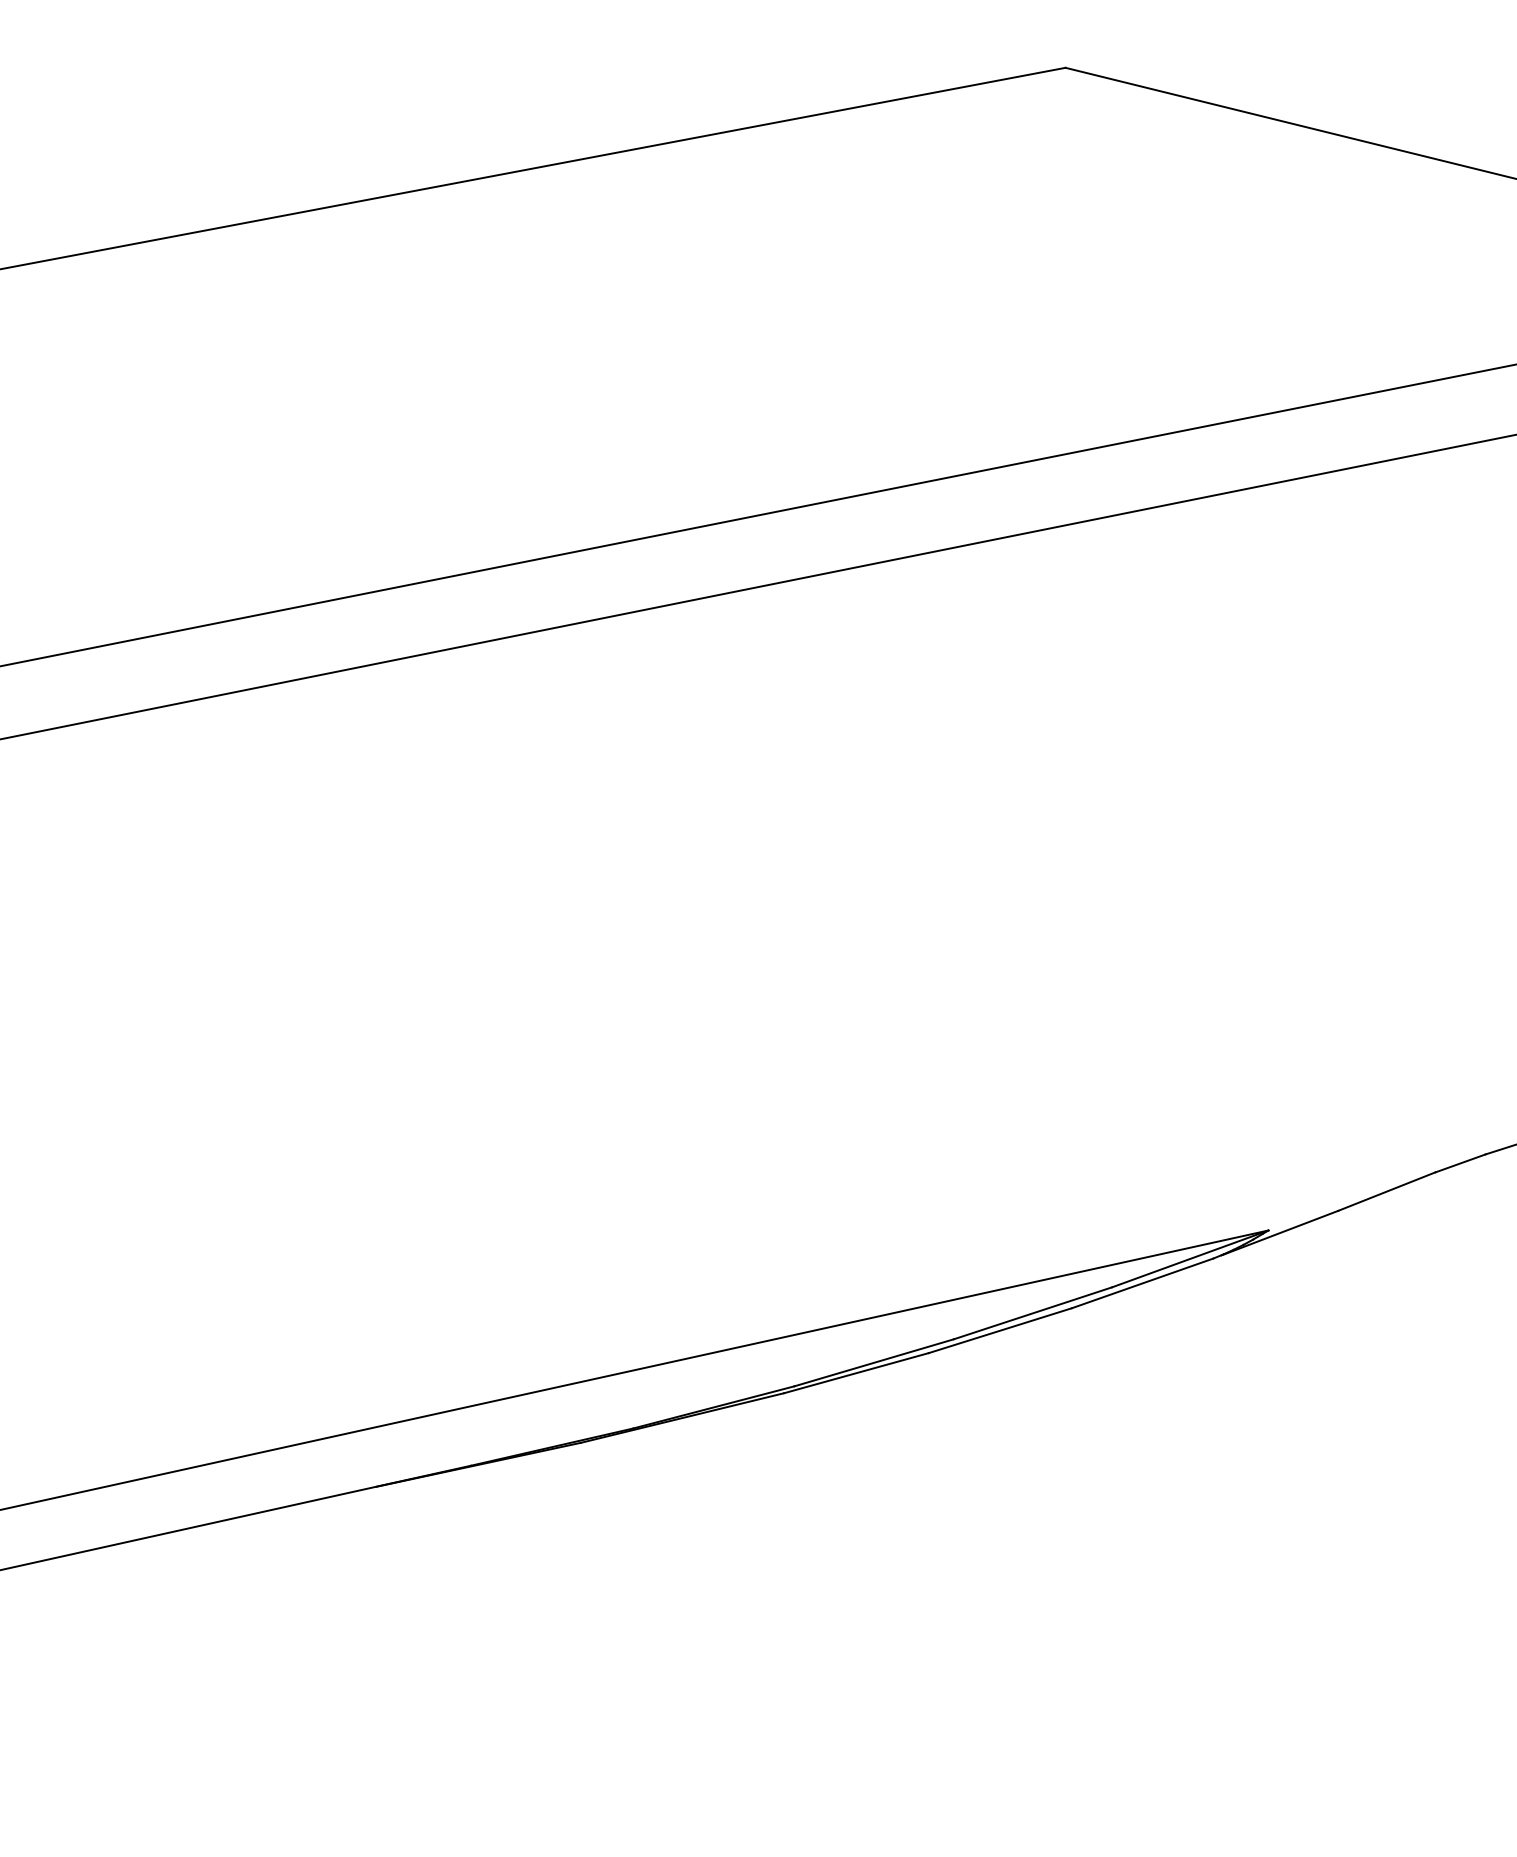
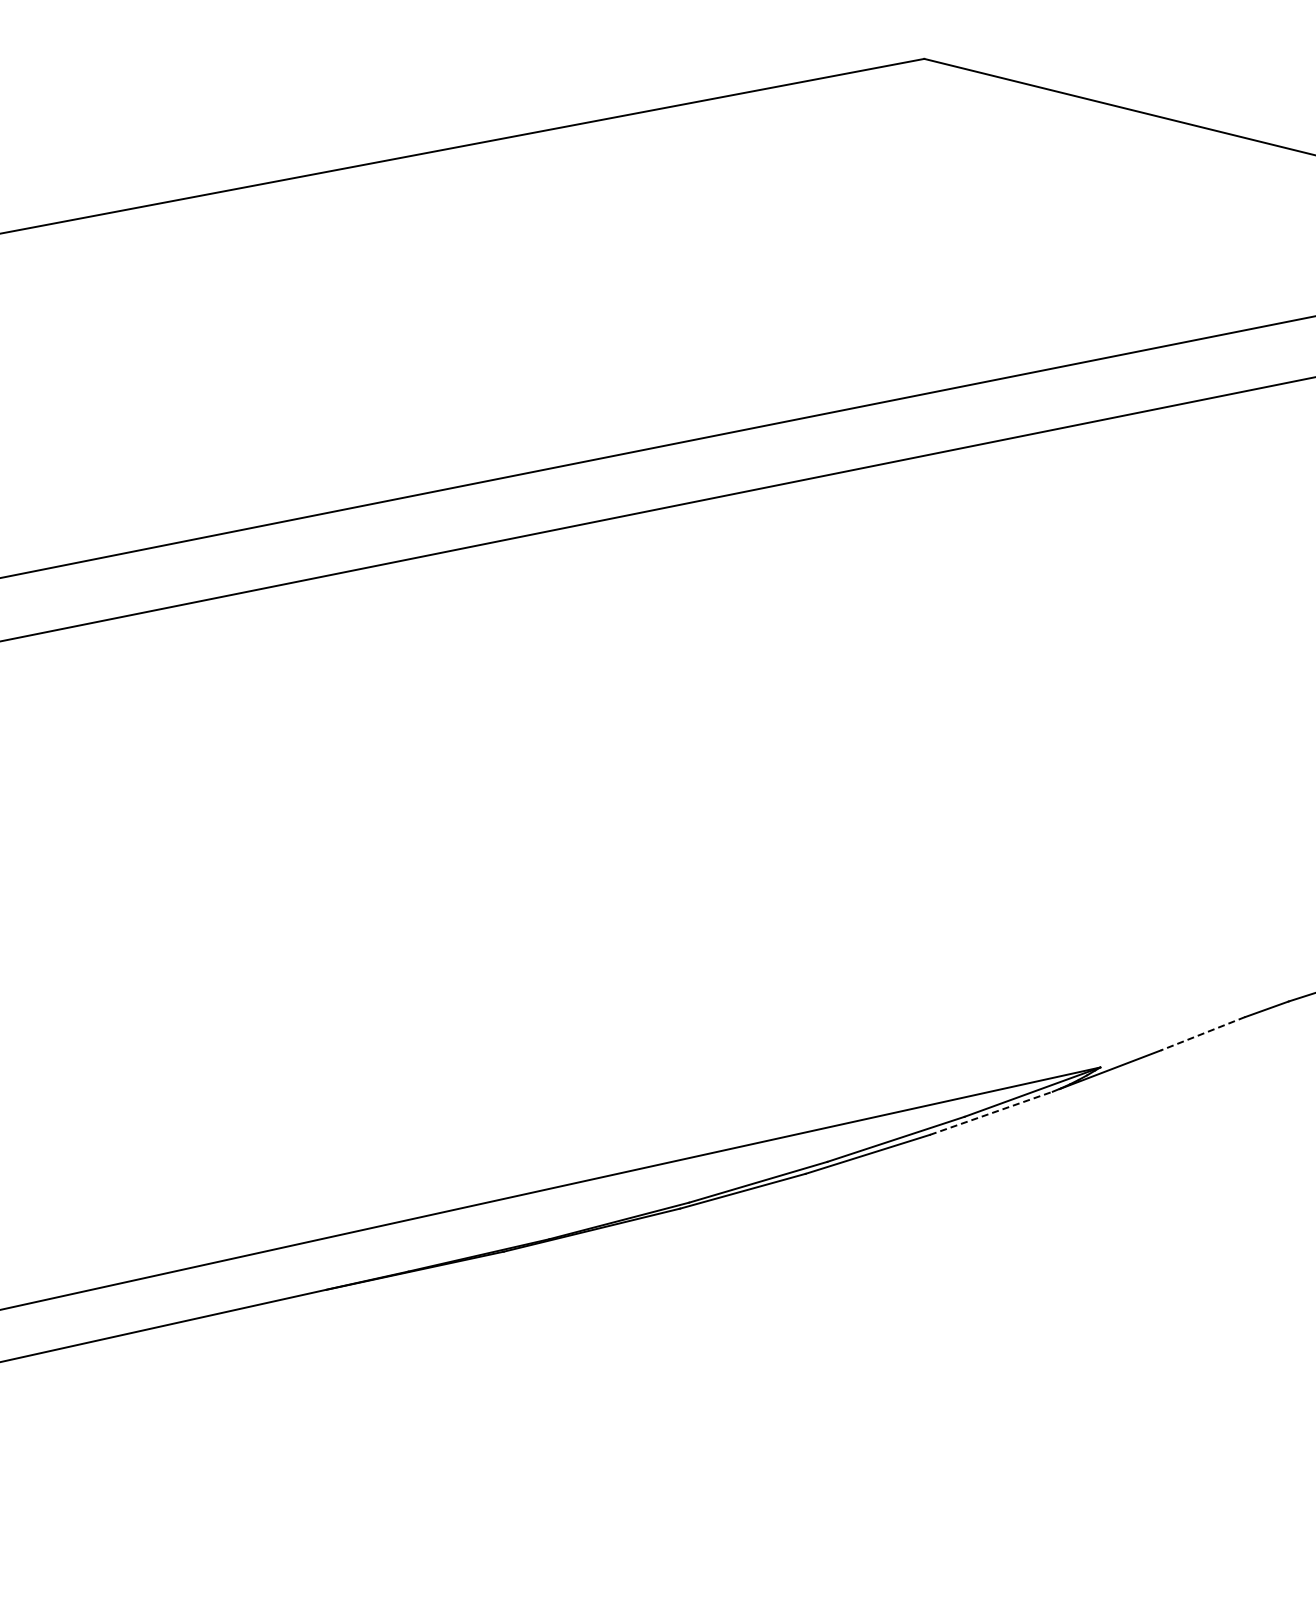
line: (1386, 1191) -> (1202, 1033), solid -> dashed
line: (1142, 1283) -> (991, 1113), solid -> dashed

